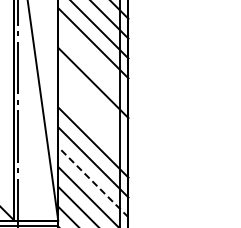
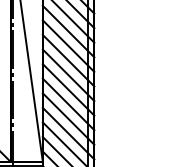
line: (93, 63) -> (68, 46), added
line: (93, 102) -> (68, 75), added
line: (93, 122) -> (68, 89), added
line: (93, 182) -> (68, 133), dashed -> solid

